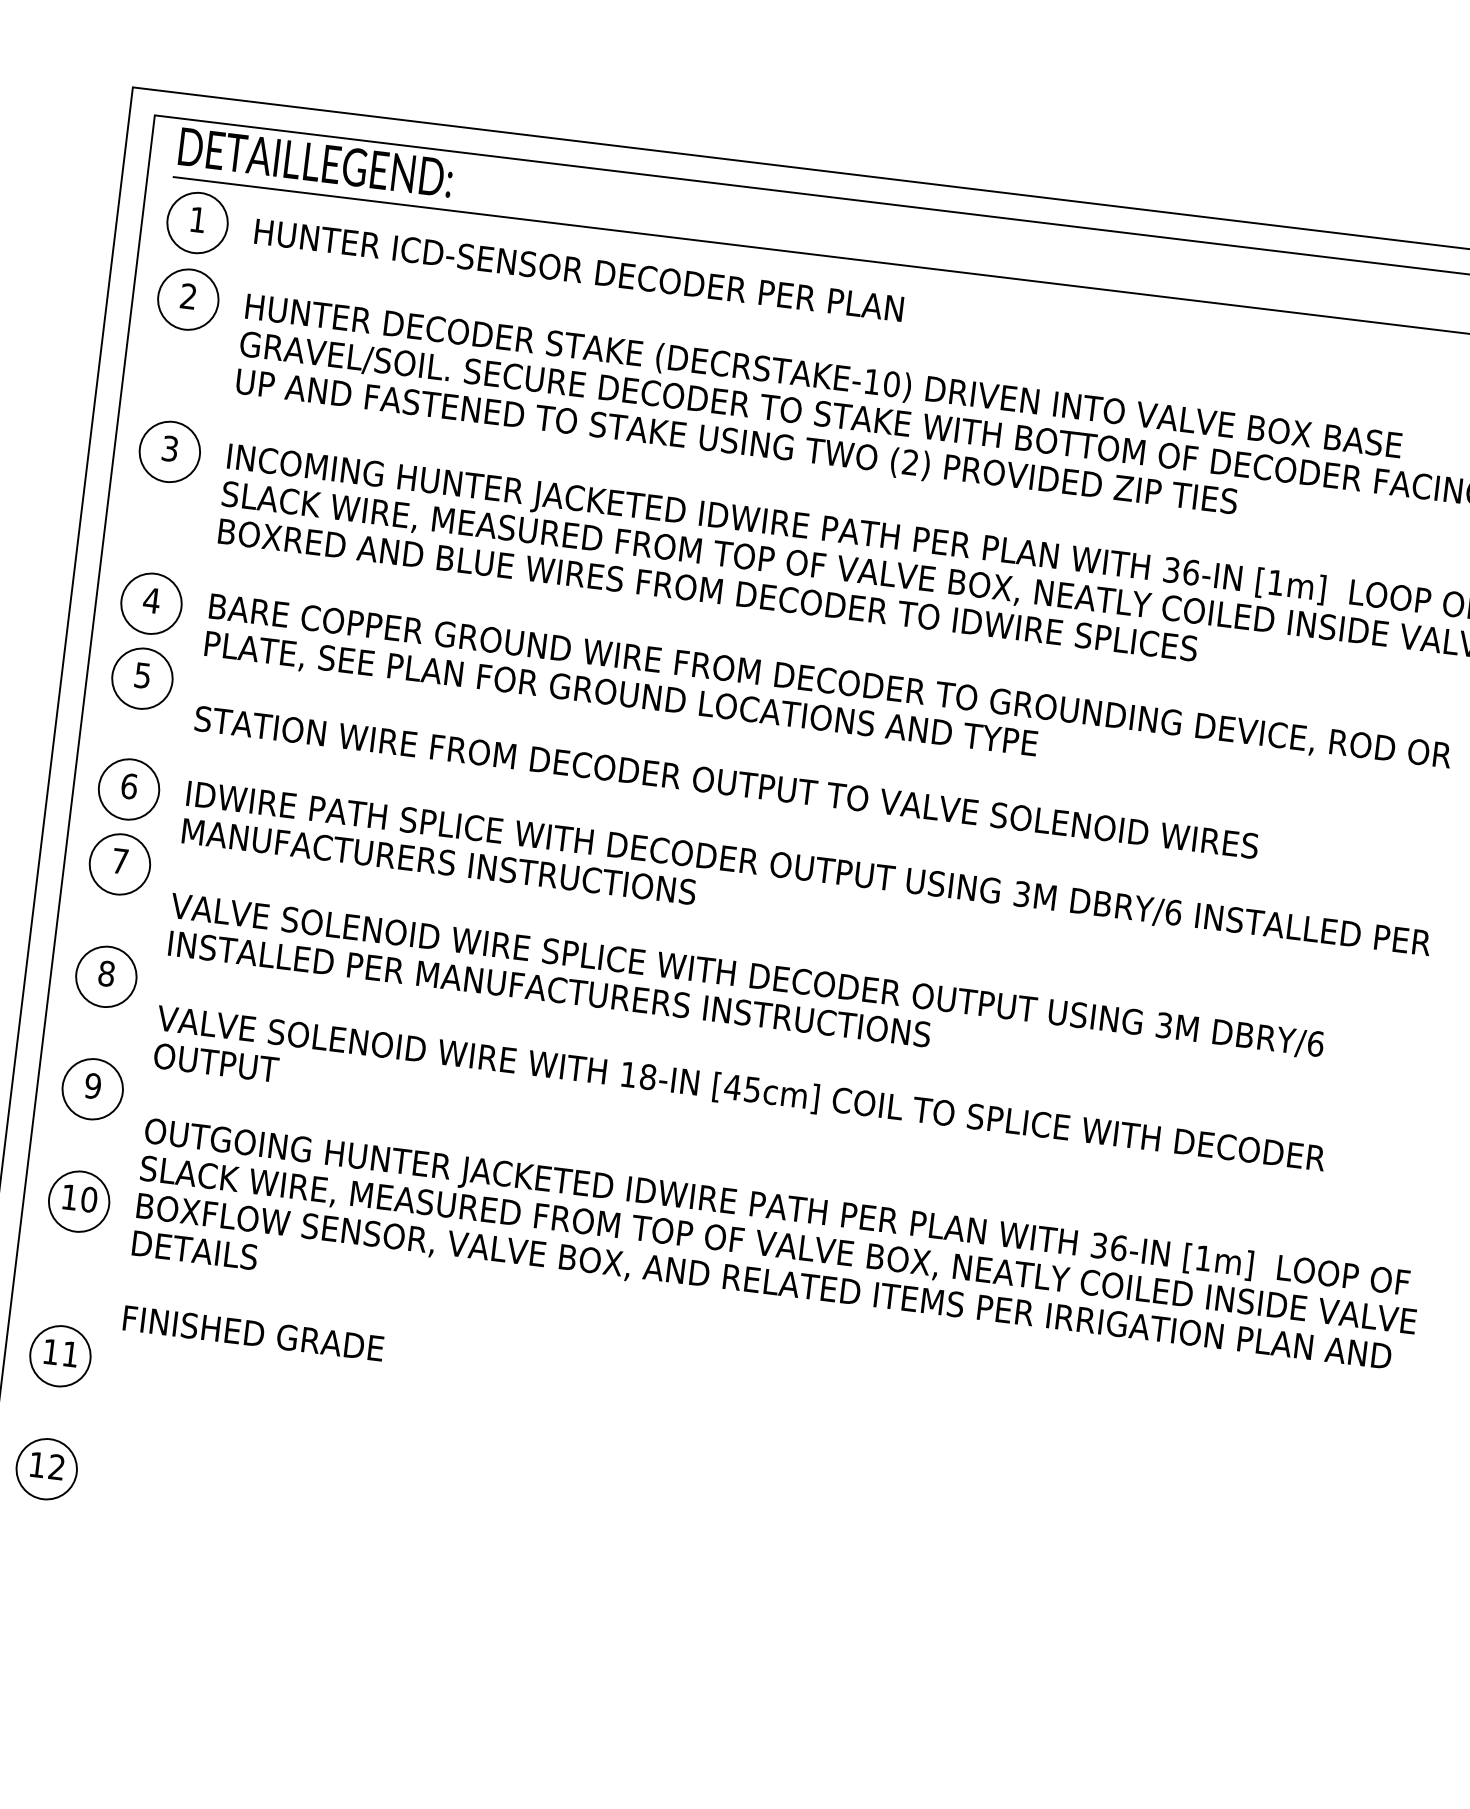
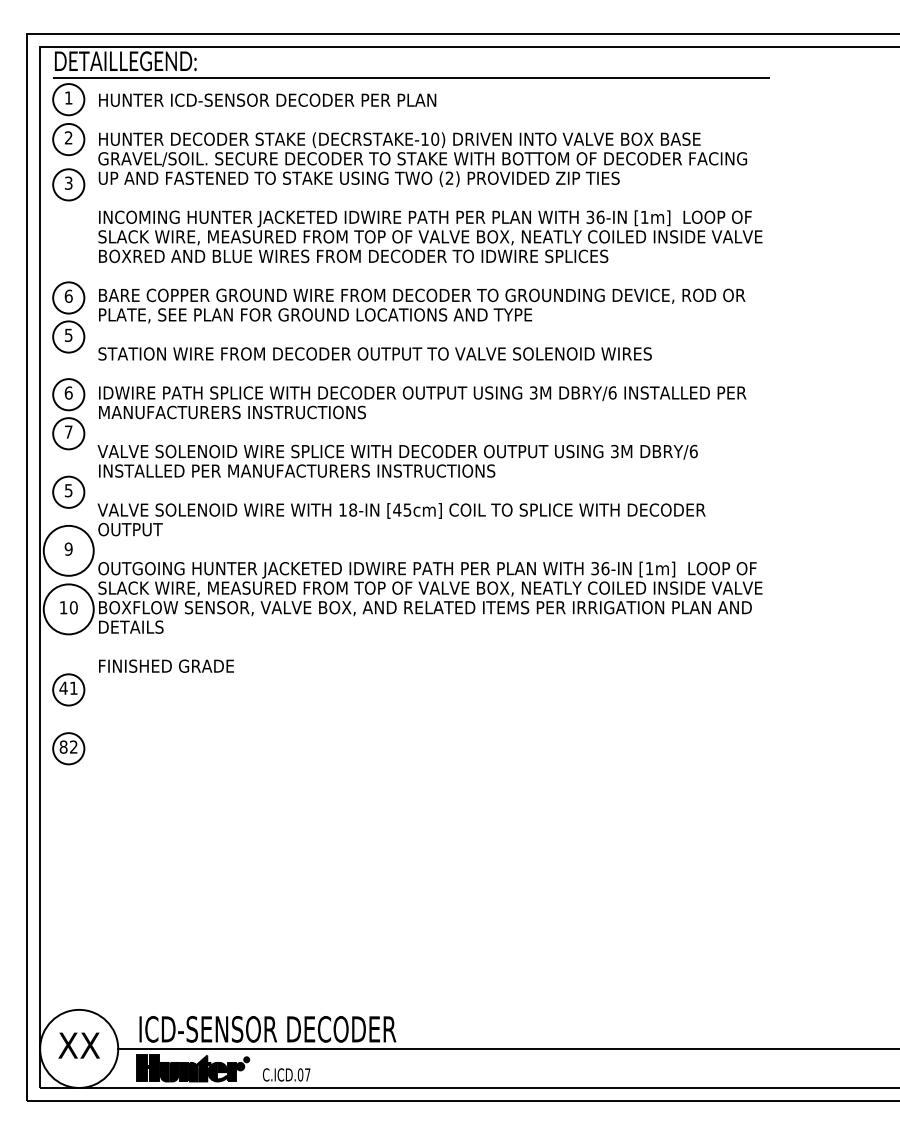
part: (169, 451) -> (68, 184), moved
text: (151, 598) -> (68, 295), 4 -> 6
text: (106, 973) -> (68, 490), 8 -> 5
circle: (92, 1088) -> (68, 550), size x1.6
circle: (78, 1201) -> (68, 609), size x1.6
text: (50, 1350) -> (63, 687), 11 -> 41
text: (37, 1463) -> (63, 746), 12 -> 82

